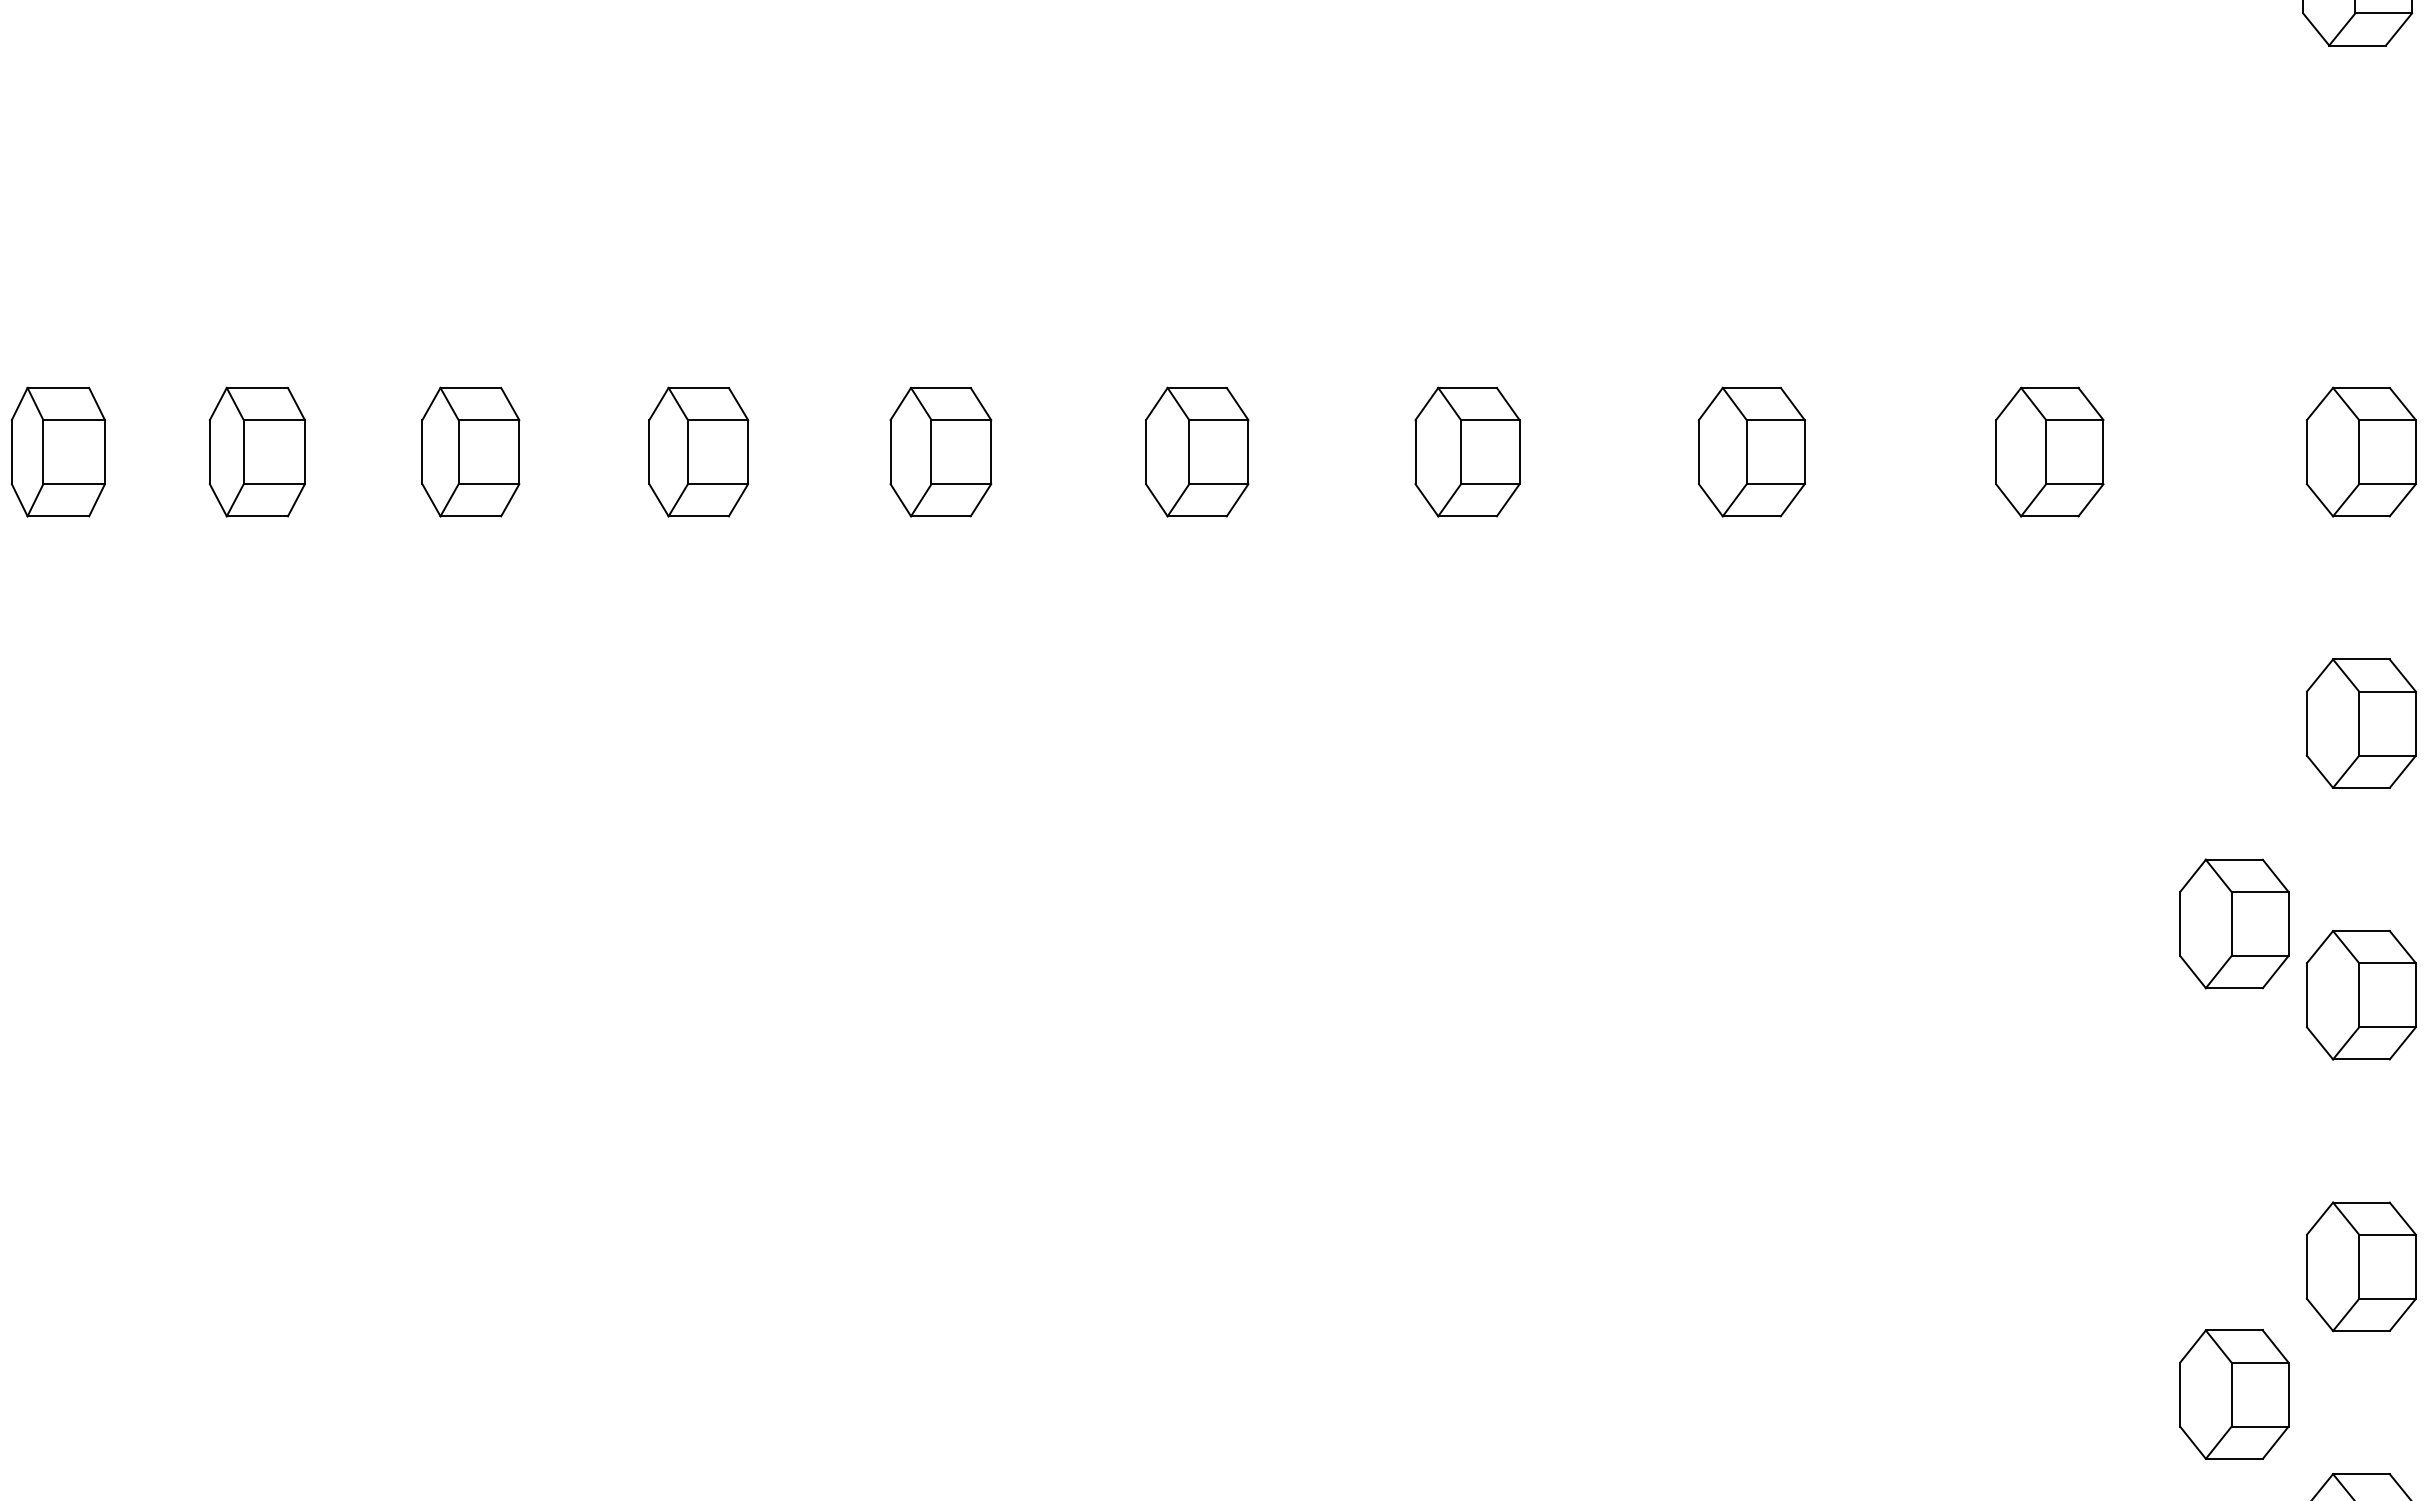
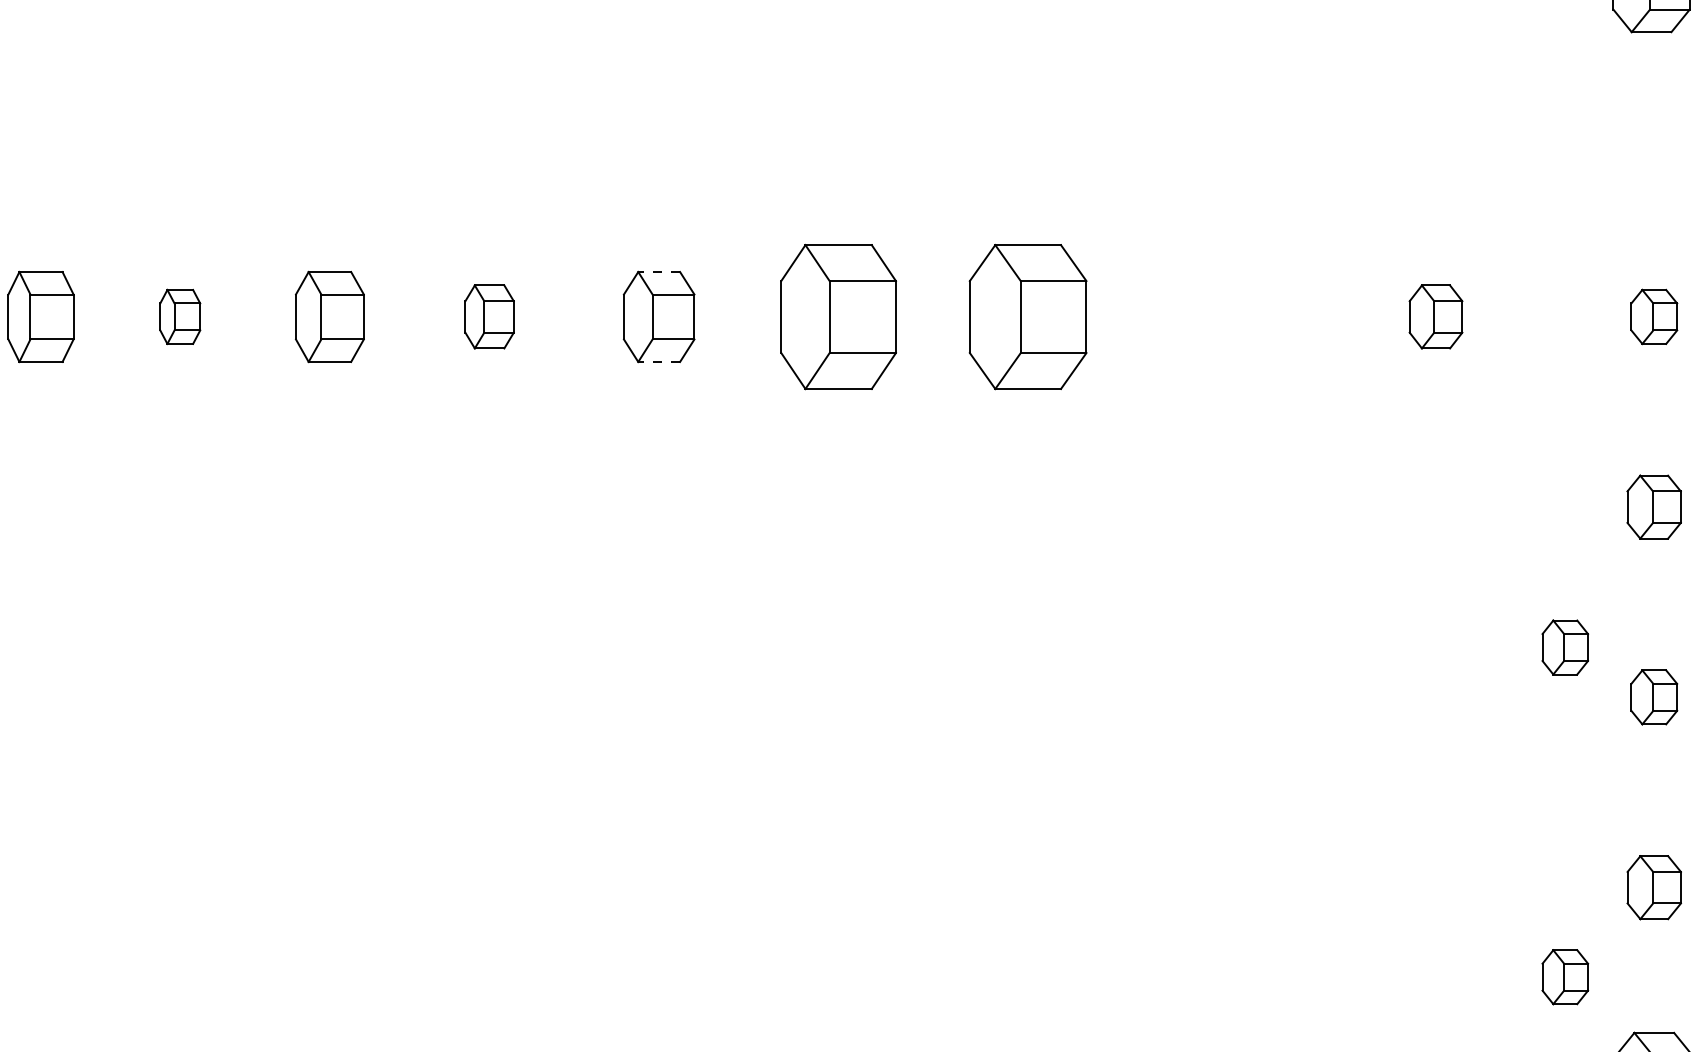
line: (940, 387) -> (658, 271), solid -> dashed
part: (256, 451) -> (179, 316), size x0.6
part: (698, 451) -> (489, 316), size x0.7
part: (1197, 451) -> (838, 316), size x1.6
part: (1467, 451) -> (1028, 316), size x1.6
part: (1751, 451) -> (1227, 316), removed
part: (2049, 451) -> (1435, 316), size x0.7
part: (2361, 451) -> (1654, 316), size x0.6
line: (940, 516) -> (658, 362), solid -> dashed
part: (2360, 723) -> (1653, 507), size x0.7
part: (2234, 923) -> (1565, 647), size x0.6
part: (2361, 994) -> (1654, 696), size x0.6
part: (2361, 1266) -> (1654, 887), size x0.7
part: (2234, 1394) -> (1565, 977), size x0.6

